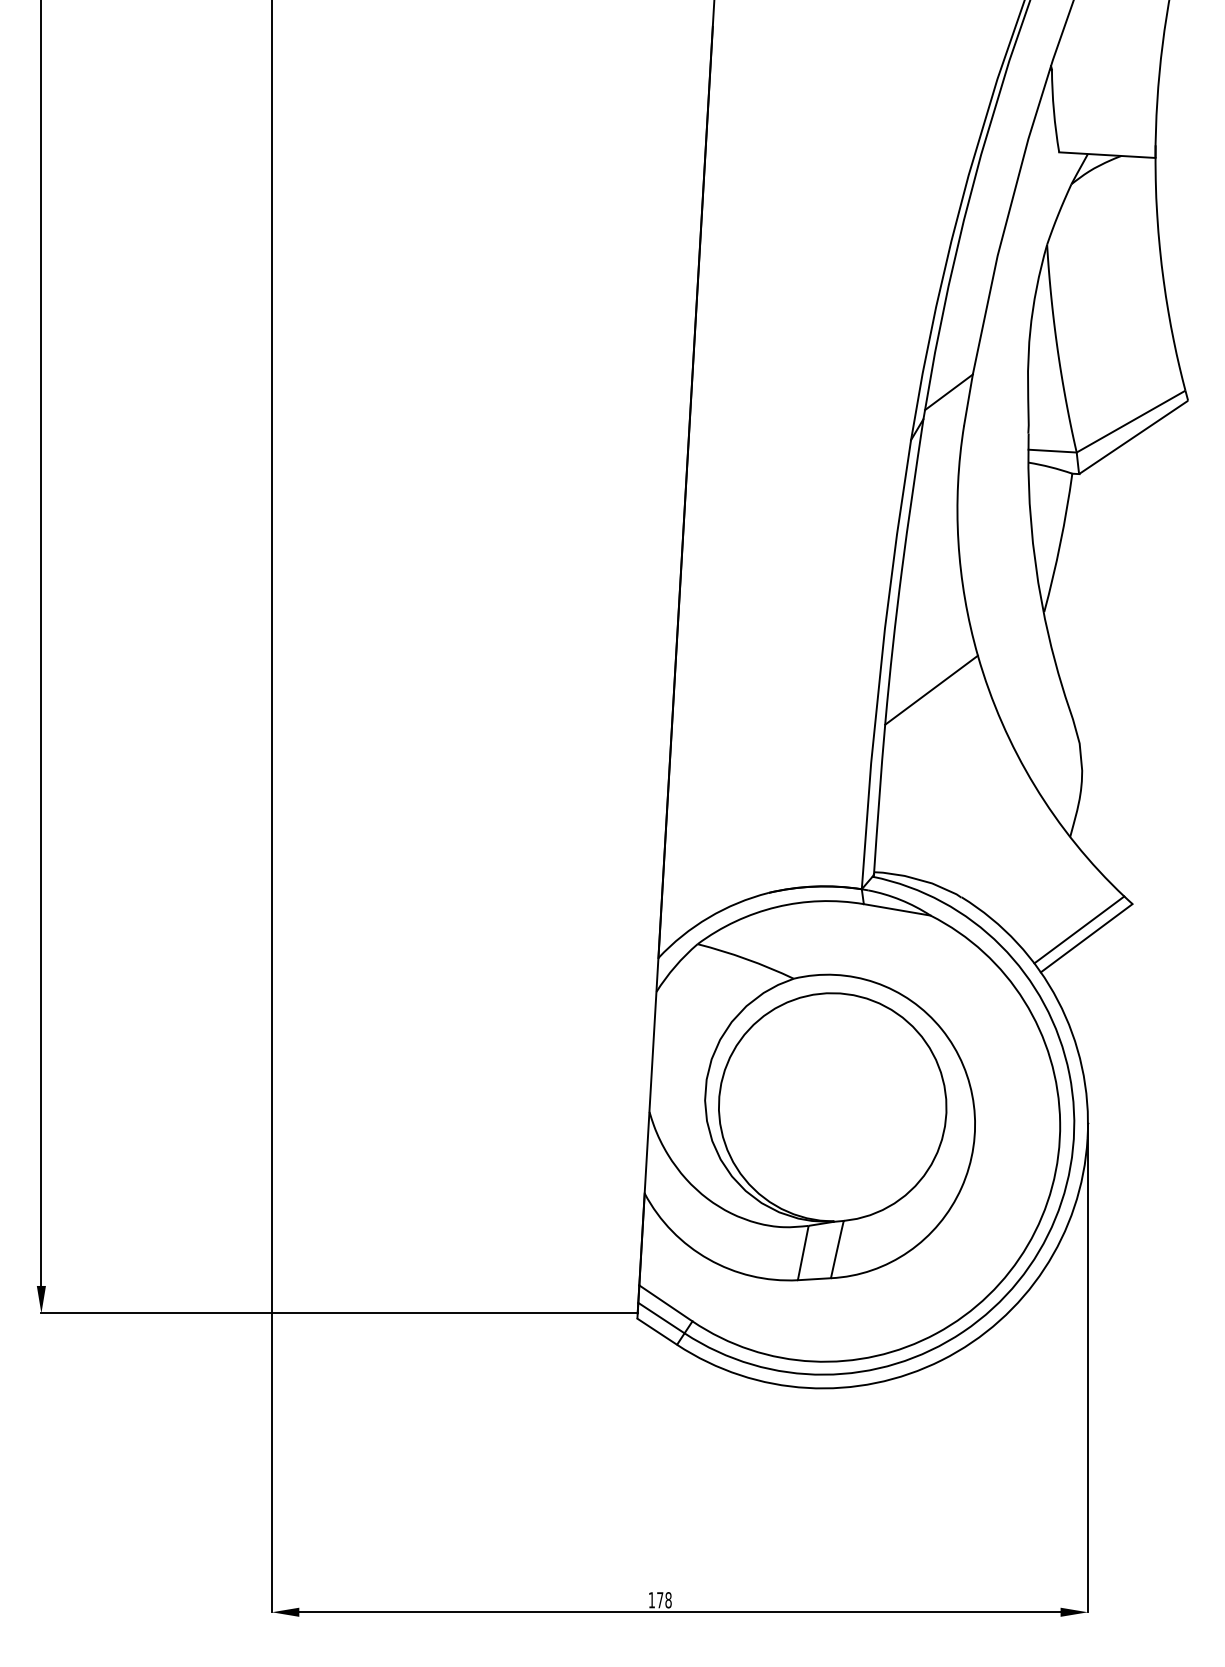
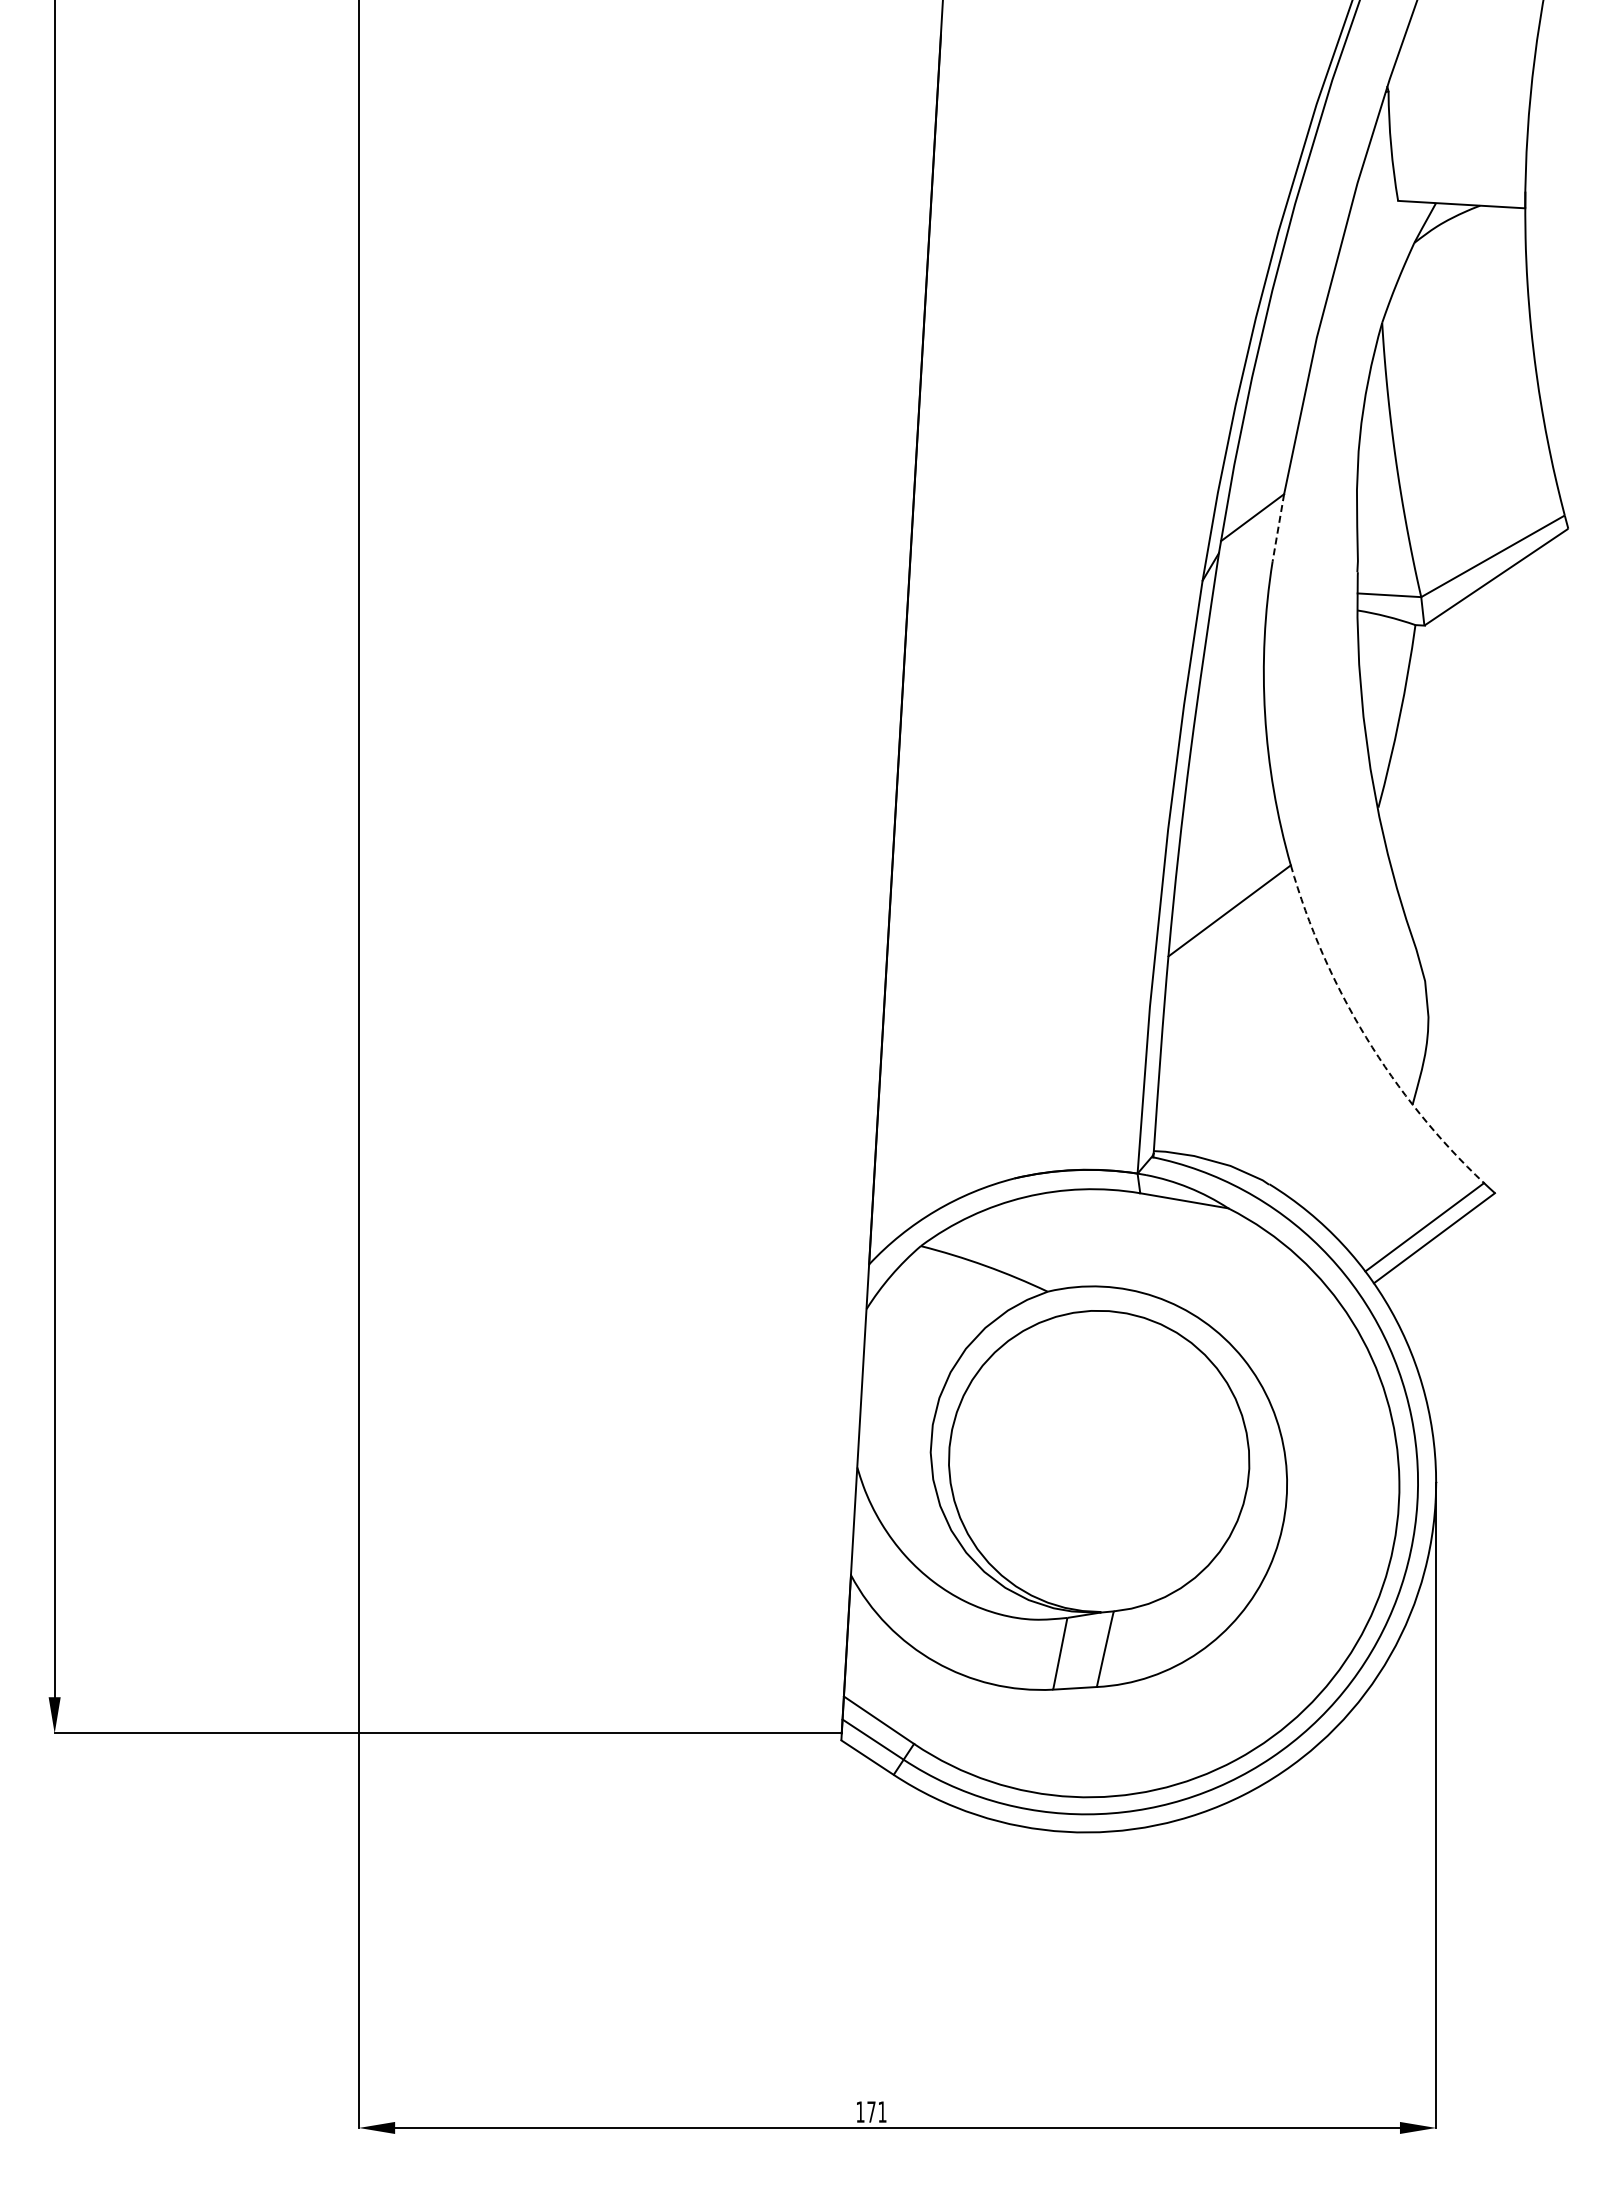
line: (968, 400) -> (1278, 528), solid -> dashed
arc: (1035, 786) -> (1366, 1037), solid -> dashed
text: (668, 1599) -> (882, 2111), 178 -> 171

